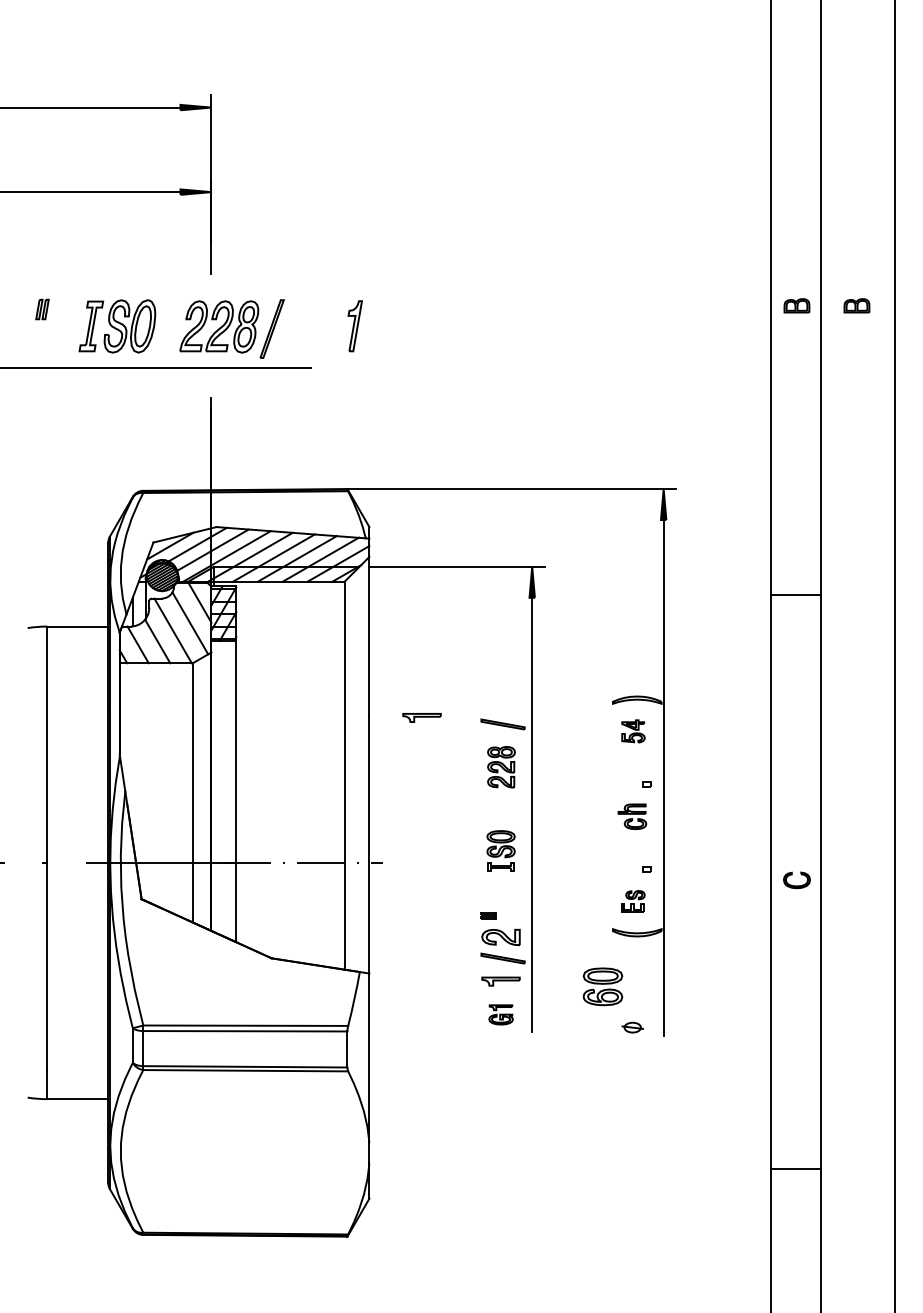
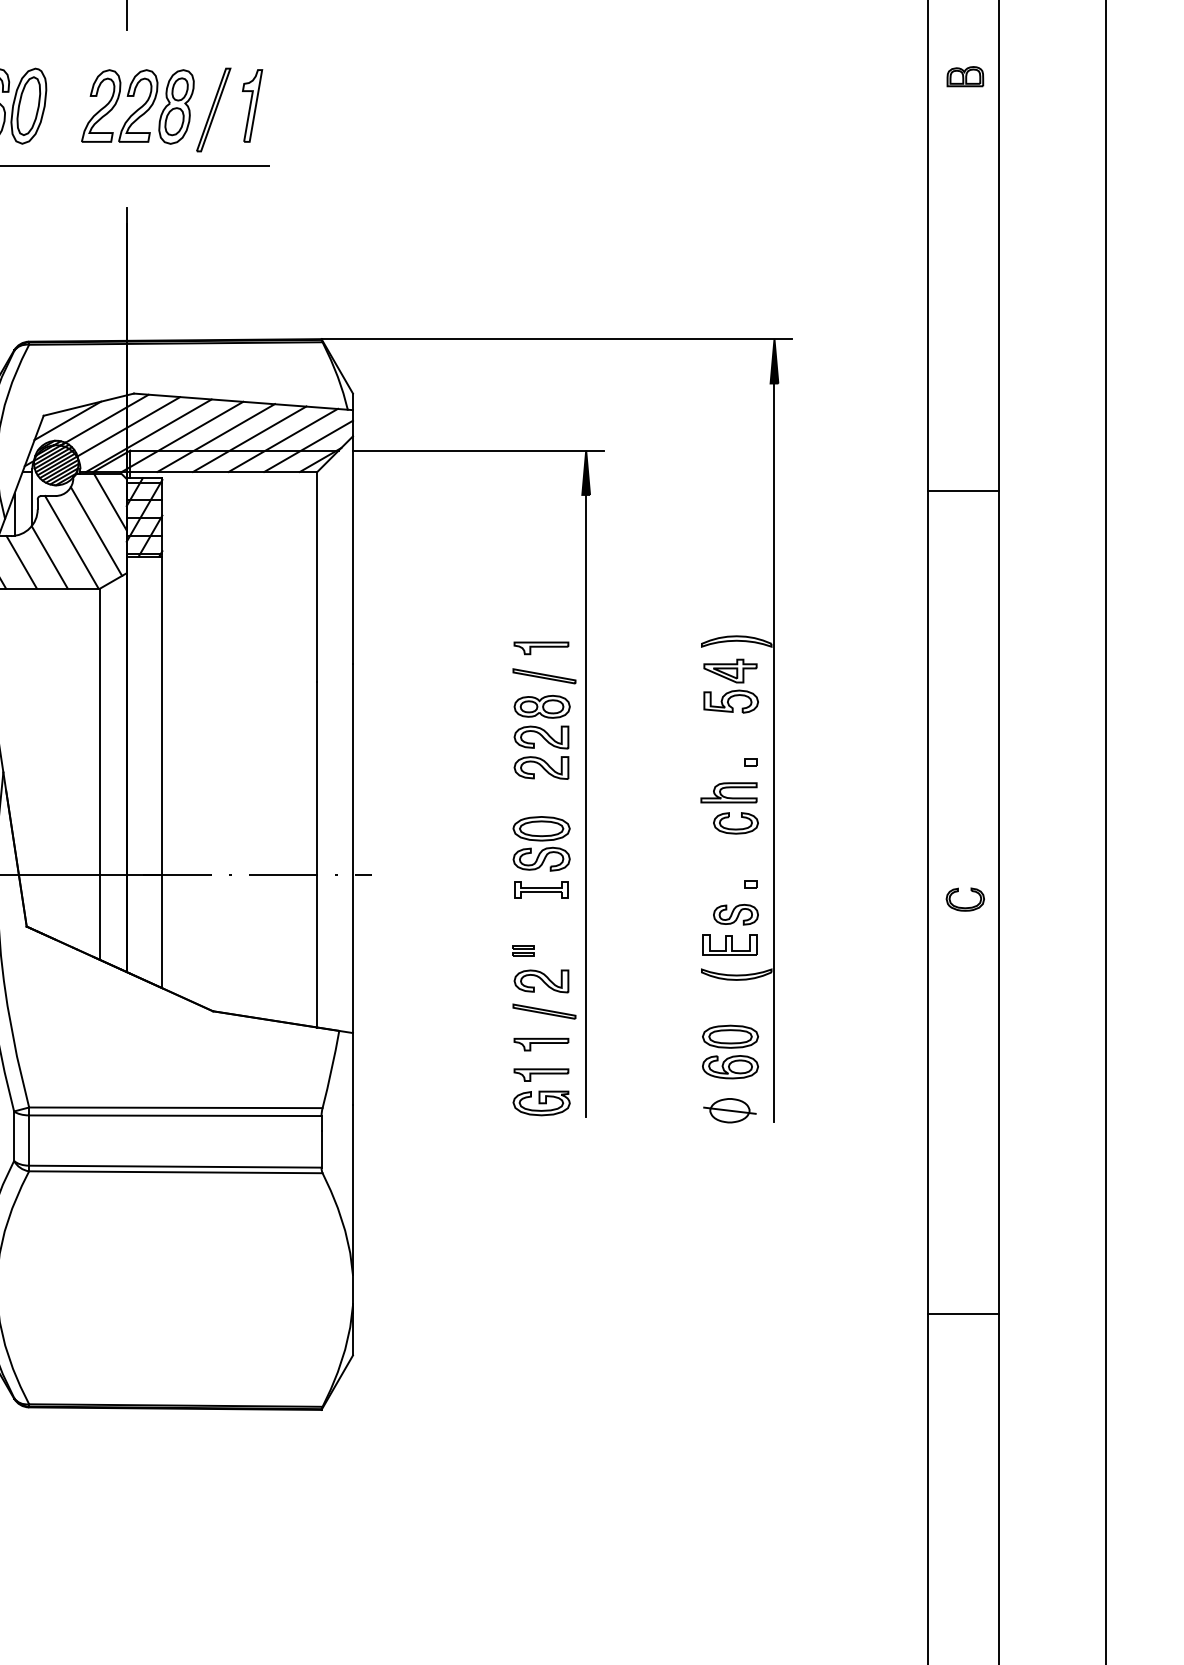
part: (856, 305) -> (1050, 76), removed
part: (354, 326) -> (251, 106), moved
part: (421, 717) -> (540, 647), moved
part: (633, 731) -> (731, 686), size x1.67
part: (501, 767) -> (542, 737), size x1.43
part: (632, 816) -> (729, 808), size x1.43
part: (500, 850) -> (540, 856), size x1.43
part: (633, 901) -> (731, 929), size x1.67
part: (602, 986) -> (729, 1051), moved
part: (500, 1014) -> (540, 1091), size x1.67
part: (632, 1027) -> (729, 1110), size x1.67

